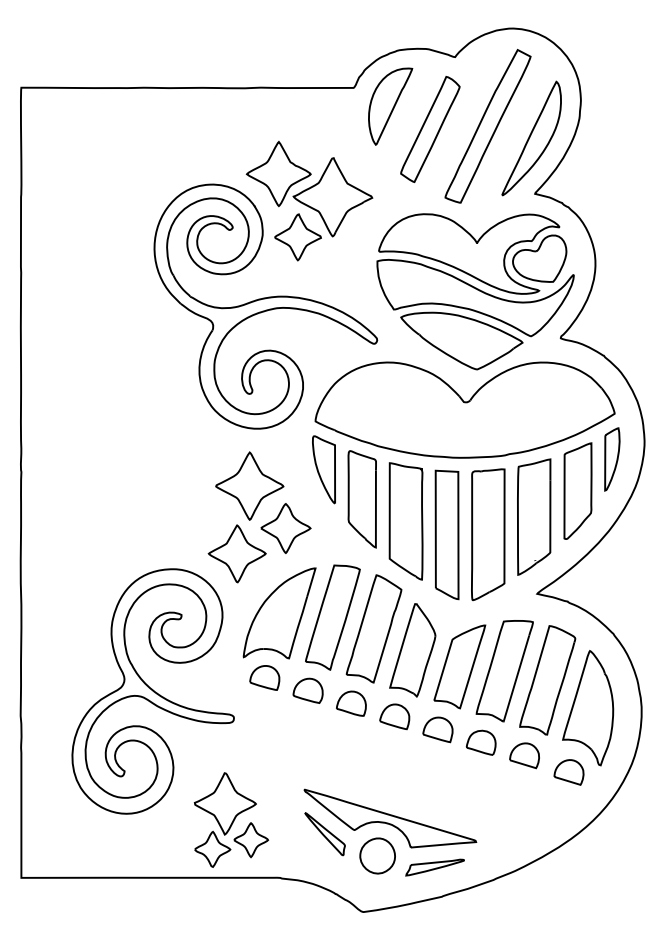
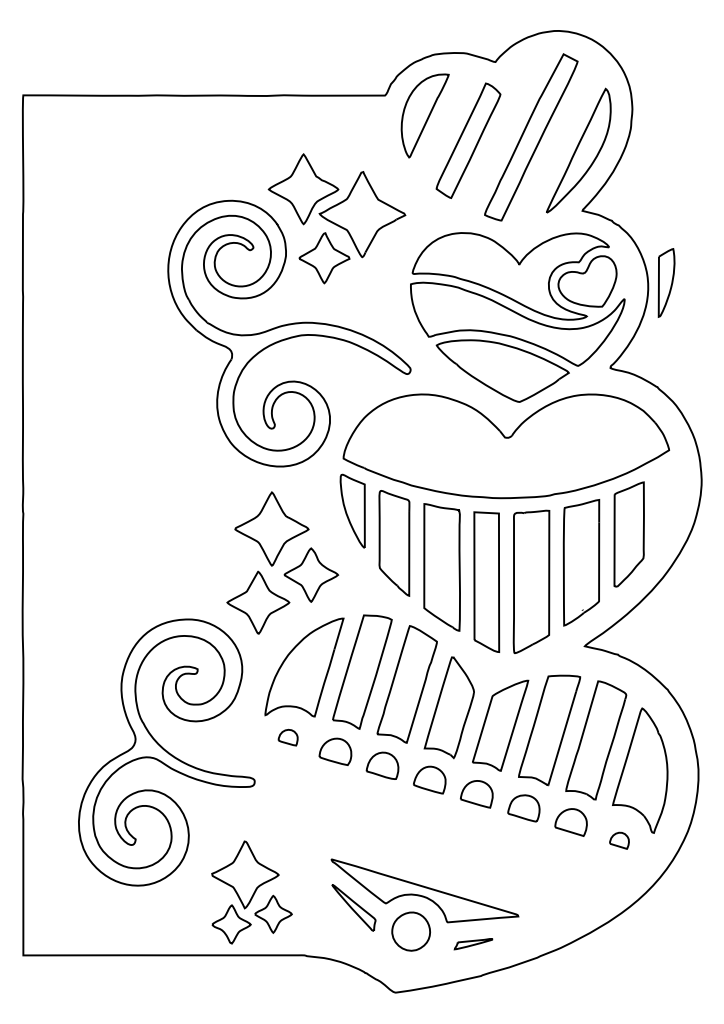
part: (612, 459) -> (666, 282), moved
part: (264, 677) -> (287, 737), size x0.6
part: (569, 772) -> (619, 840), size x0.6
part: (434, 866) -> (473, 943), size x0.6

